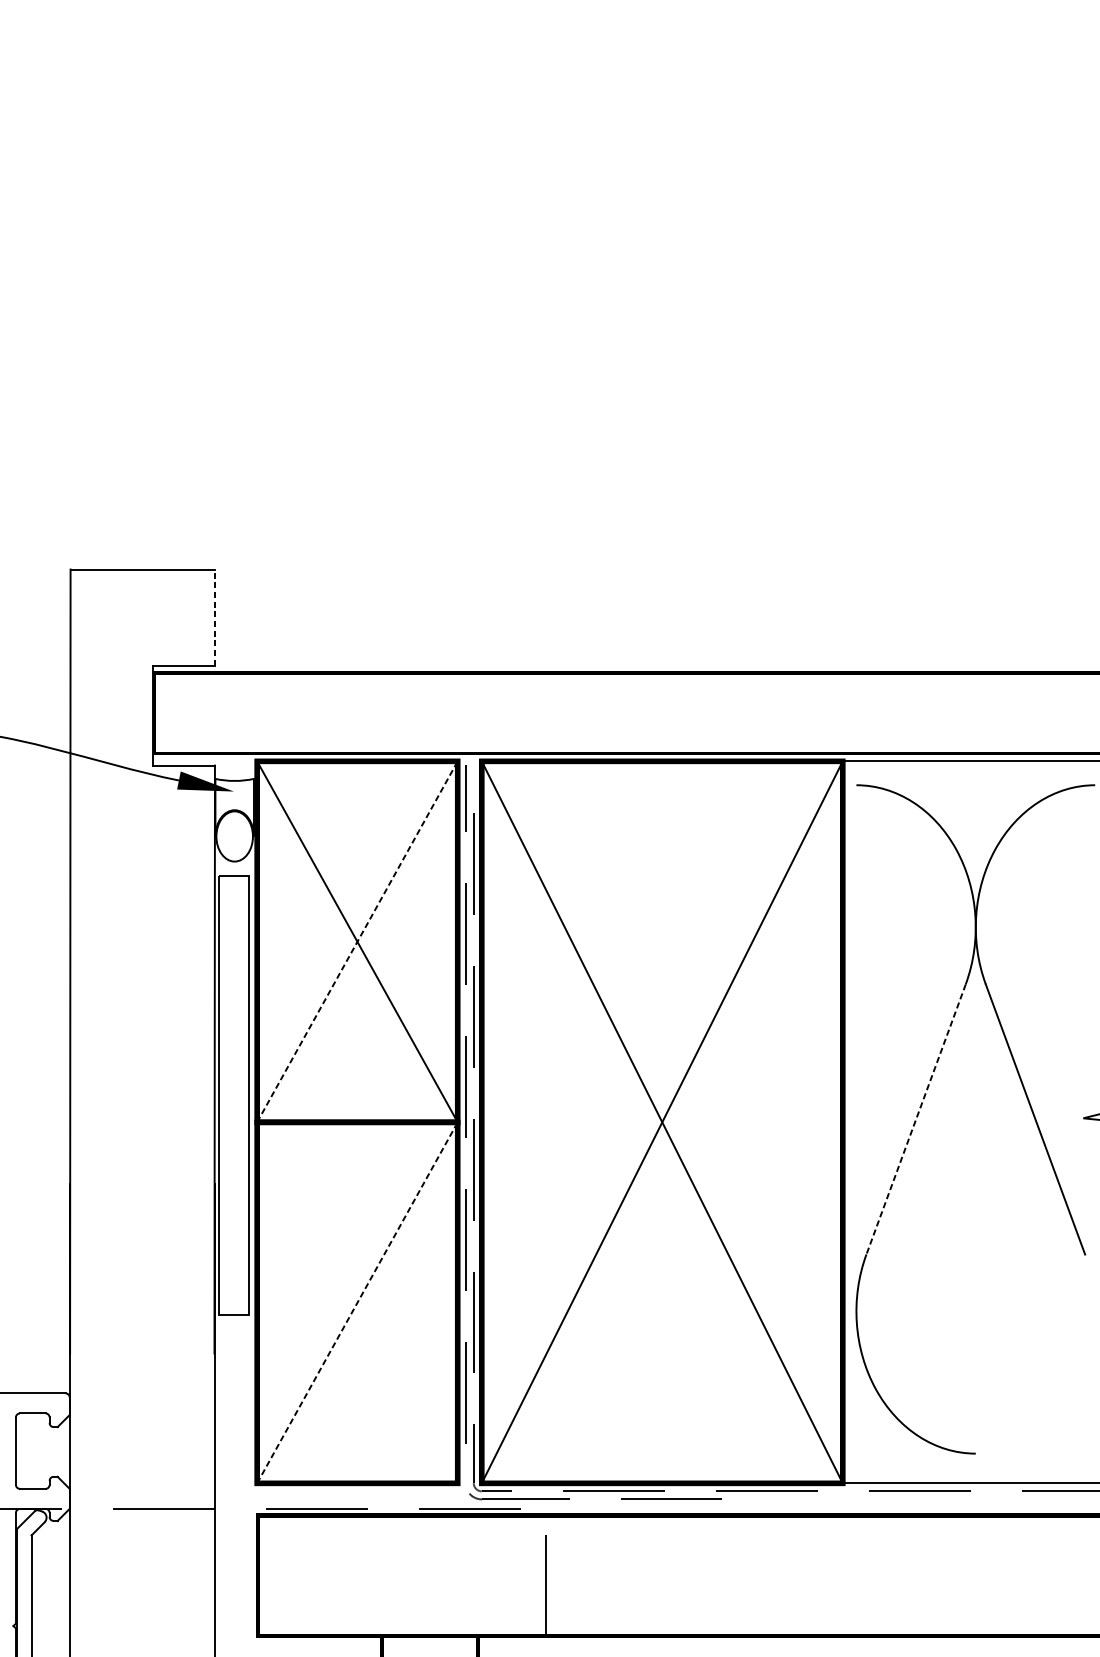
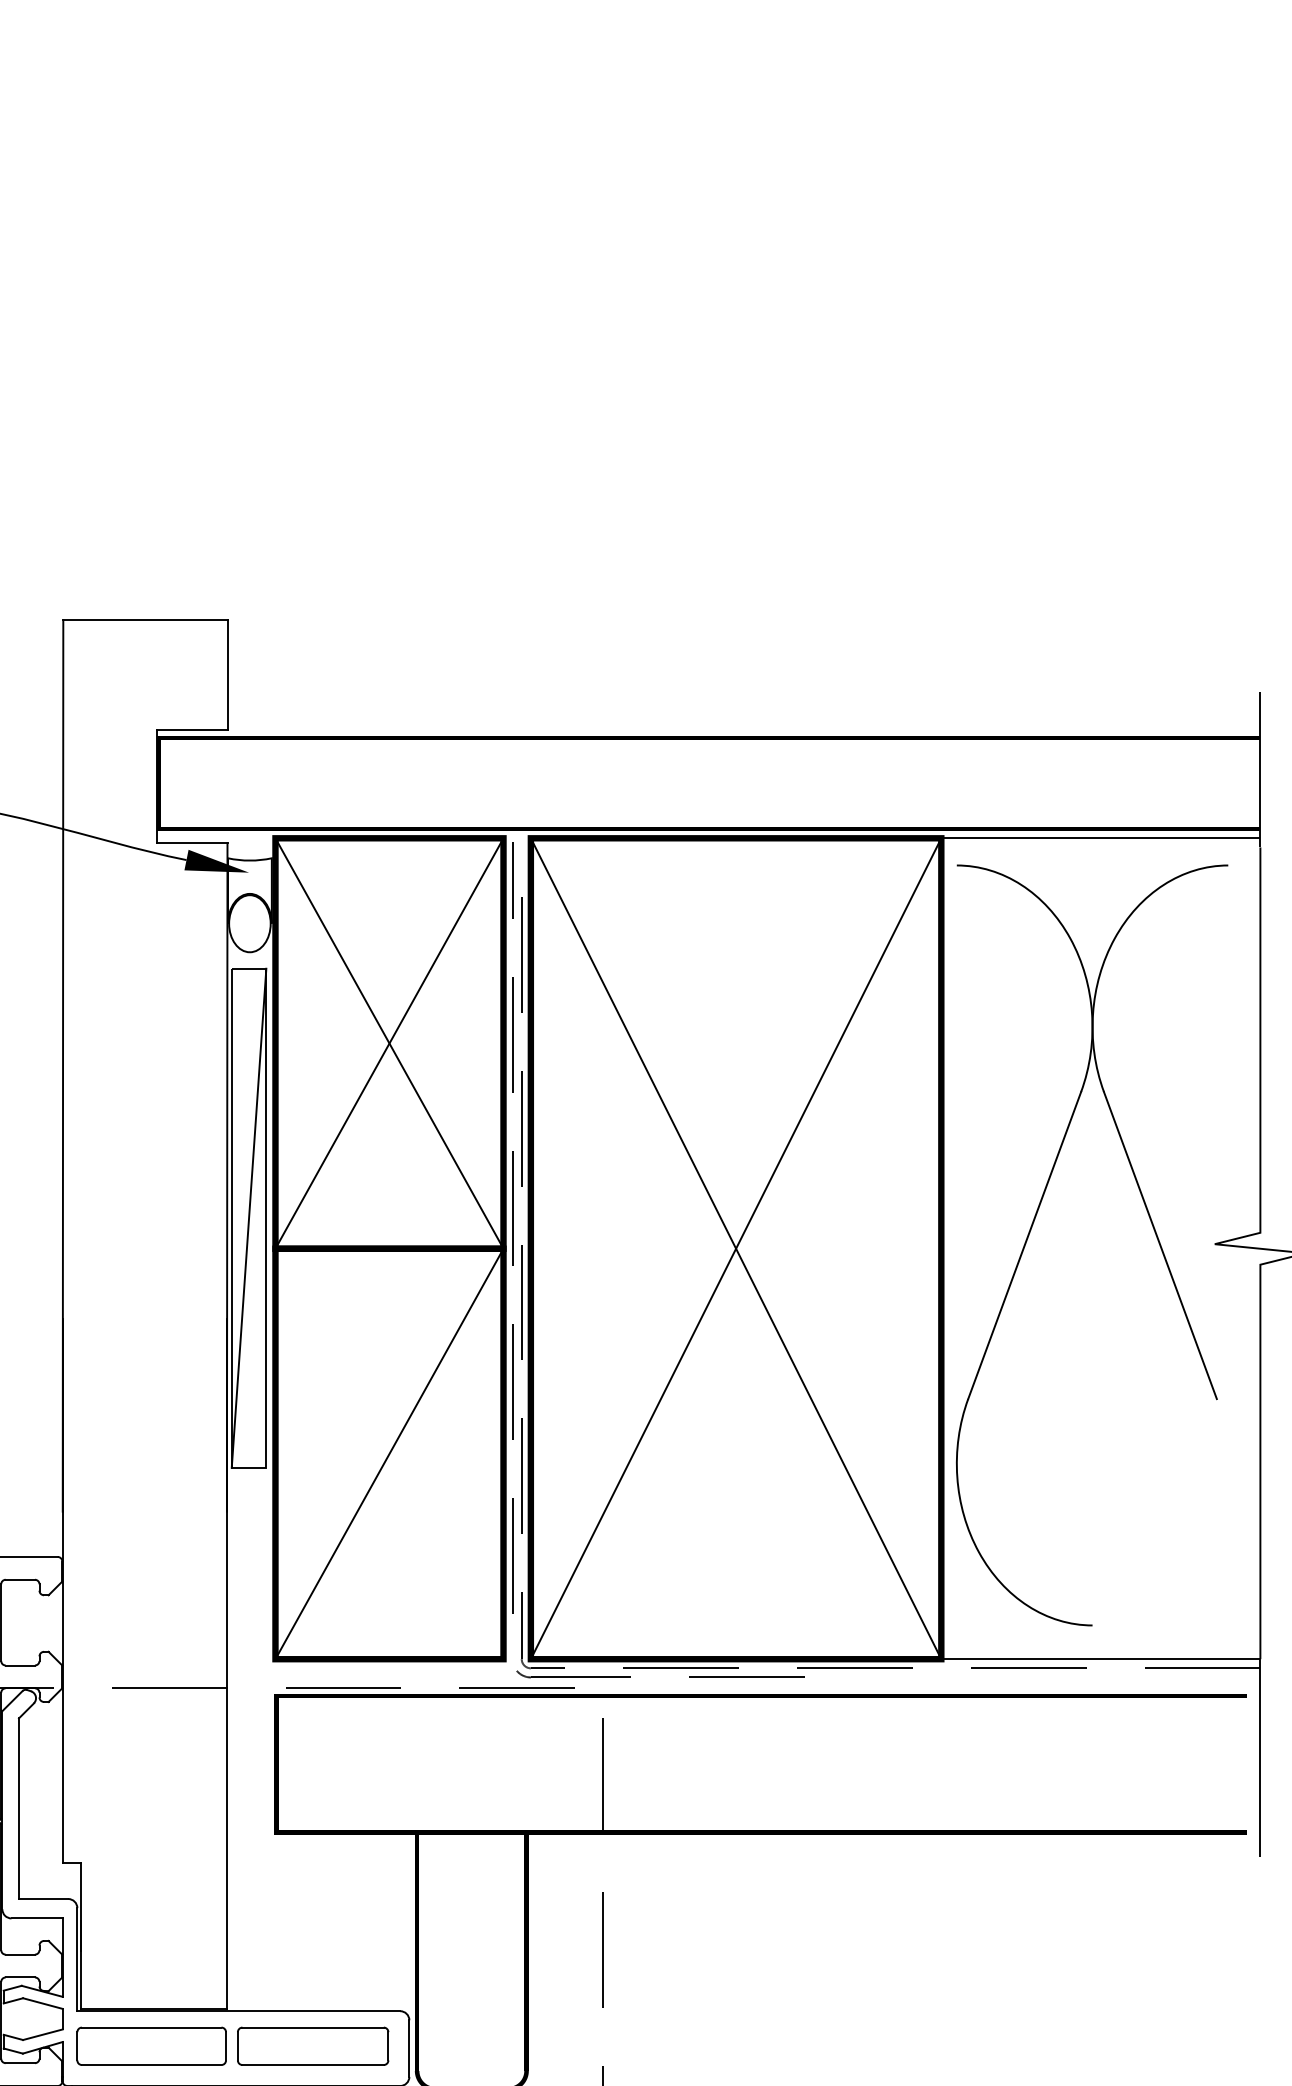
line: (214, 617) -> (227, 674), dashed -> solid
line: (357, 941) -> (389, 1043), dashed -> solid
line: (233, 1094) -> (248, 1217), added
line: (915, 1119) -> (1024, 1245), dashed -> solid
line: (357, 1302) -> (389, 1453), dashed -> solid

